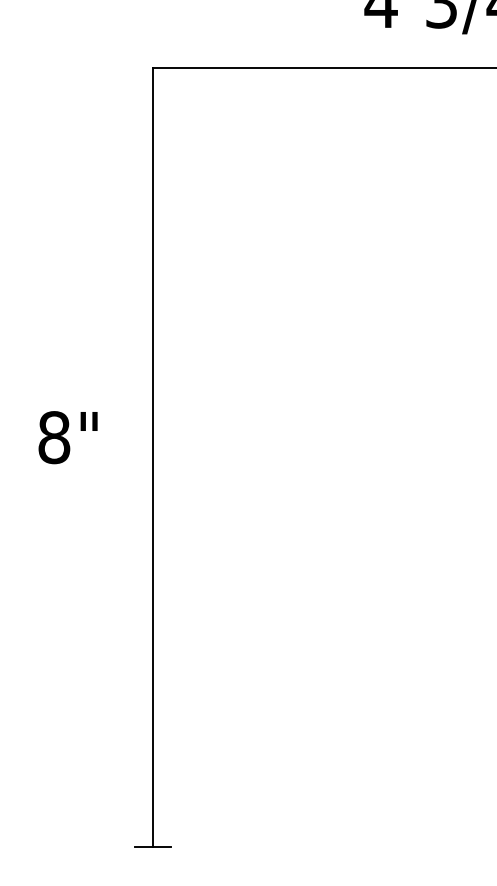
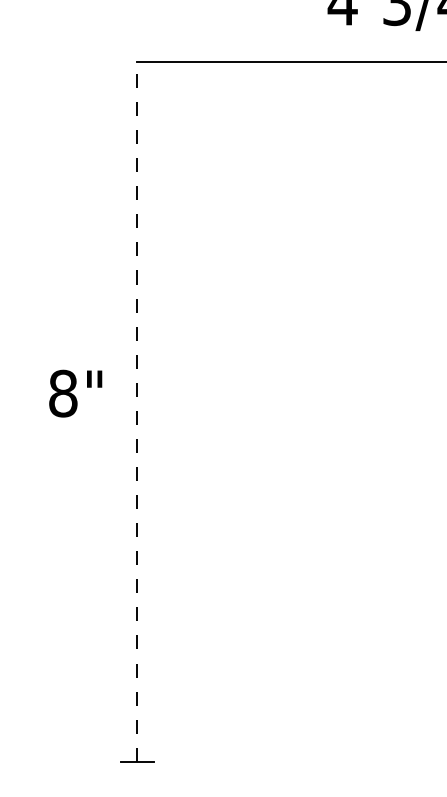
text: (67, 437) -> (75, 393), moved
line: (152, 457) -> (137, 411), solid -> dashed

